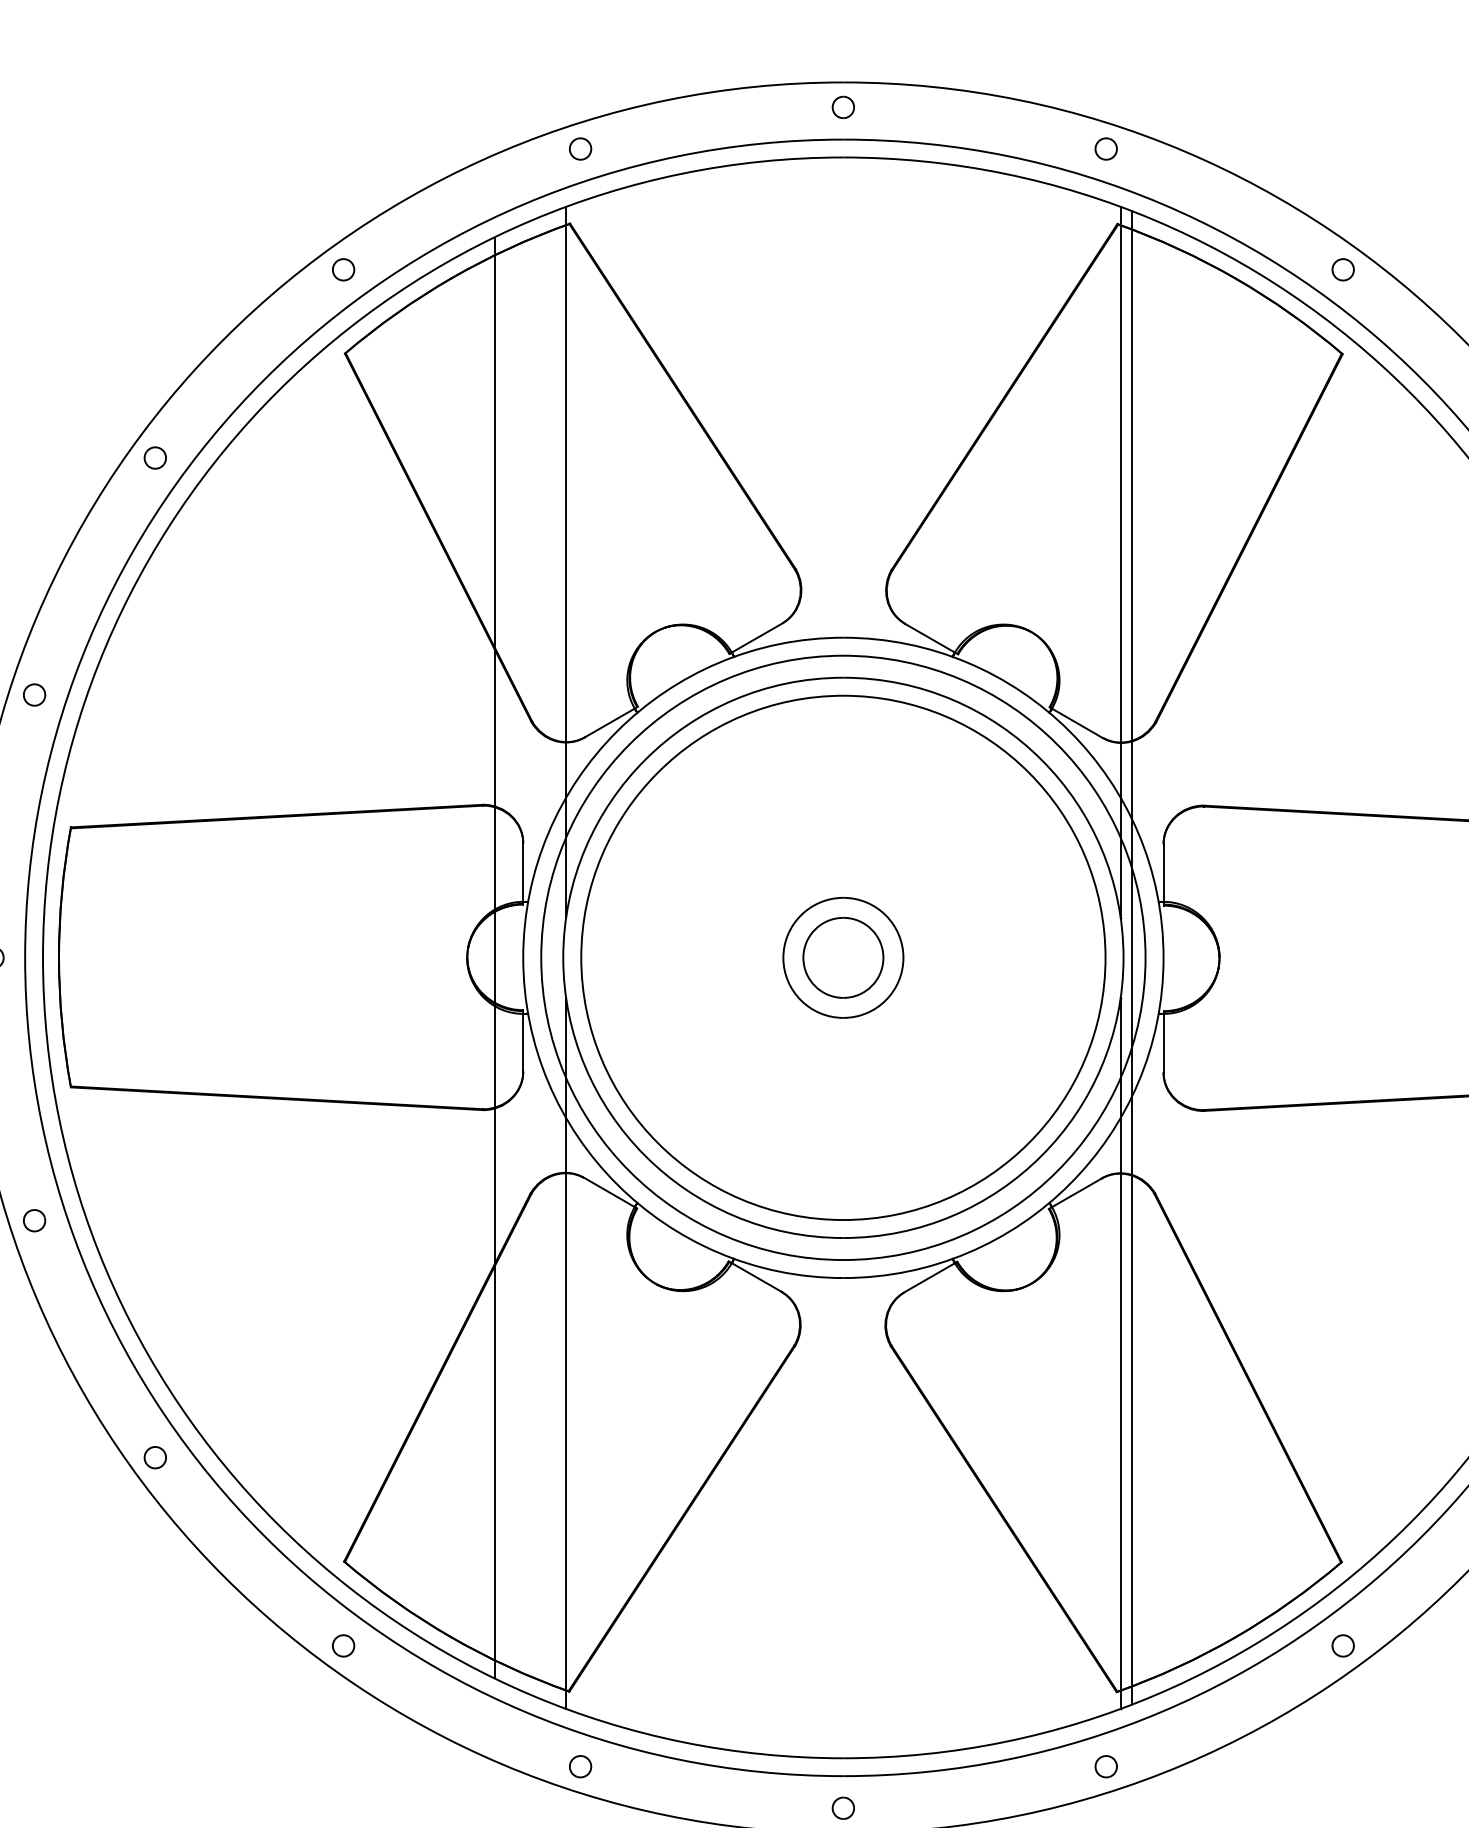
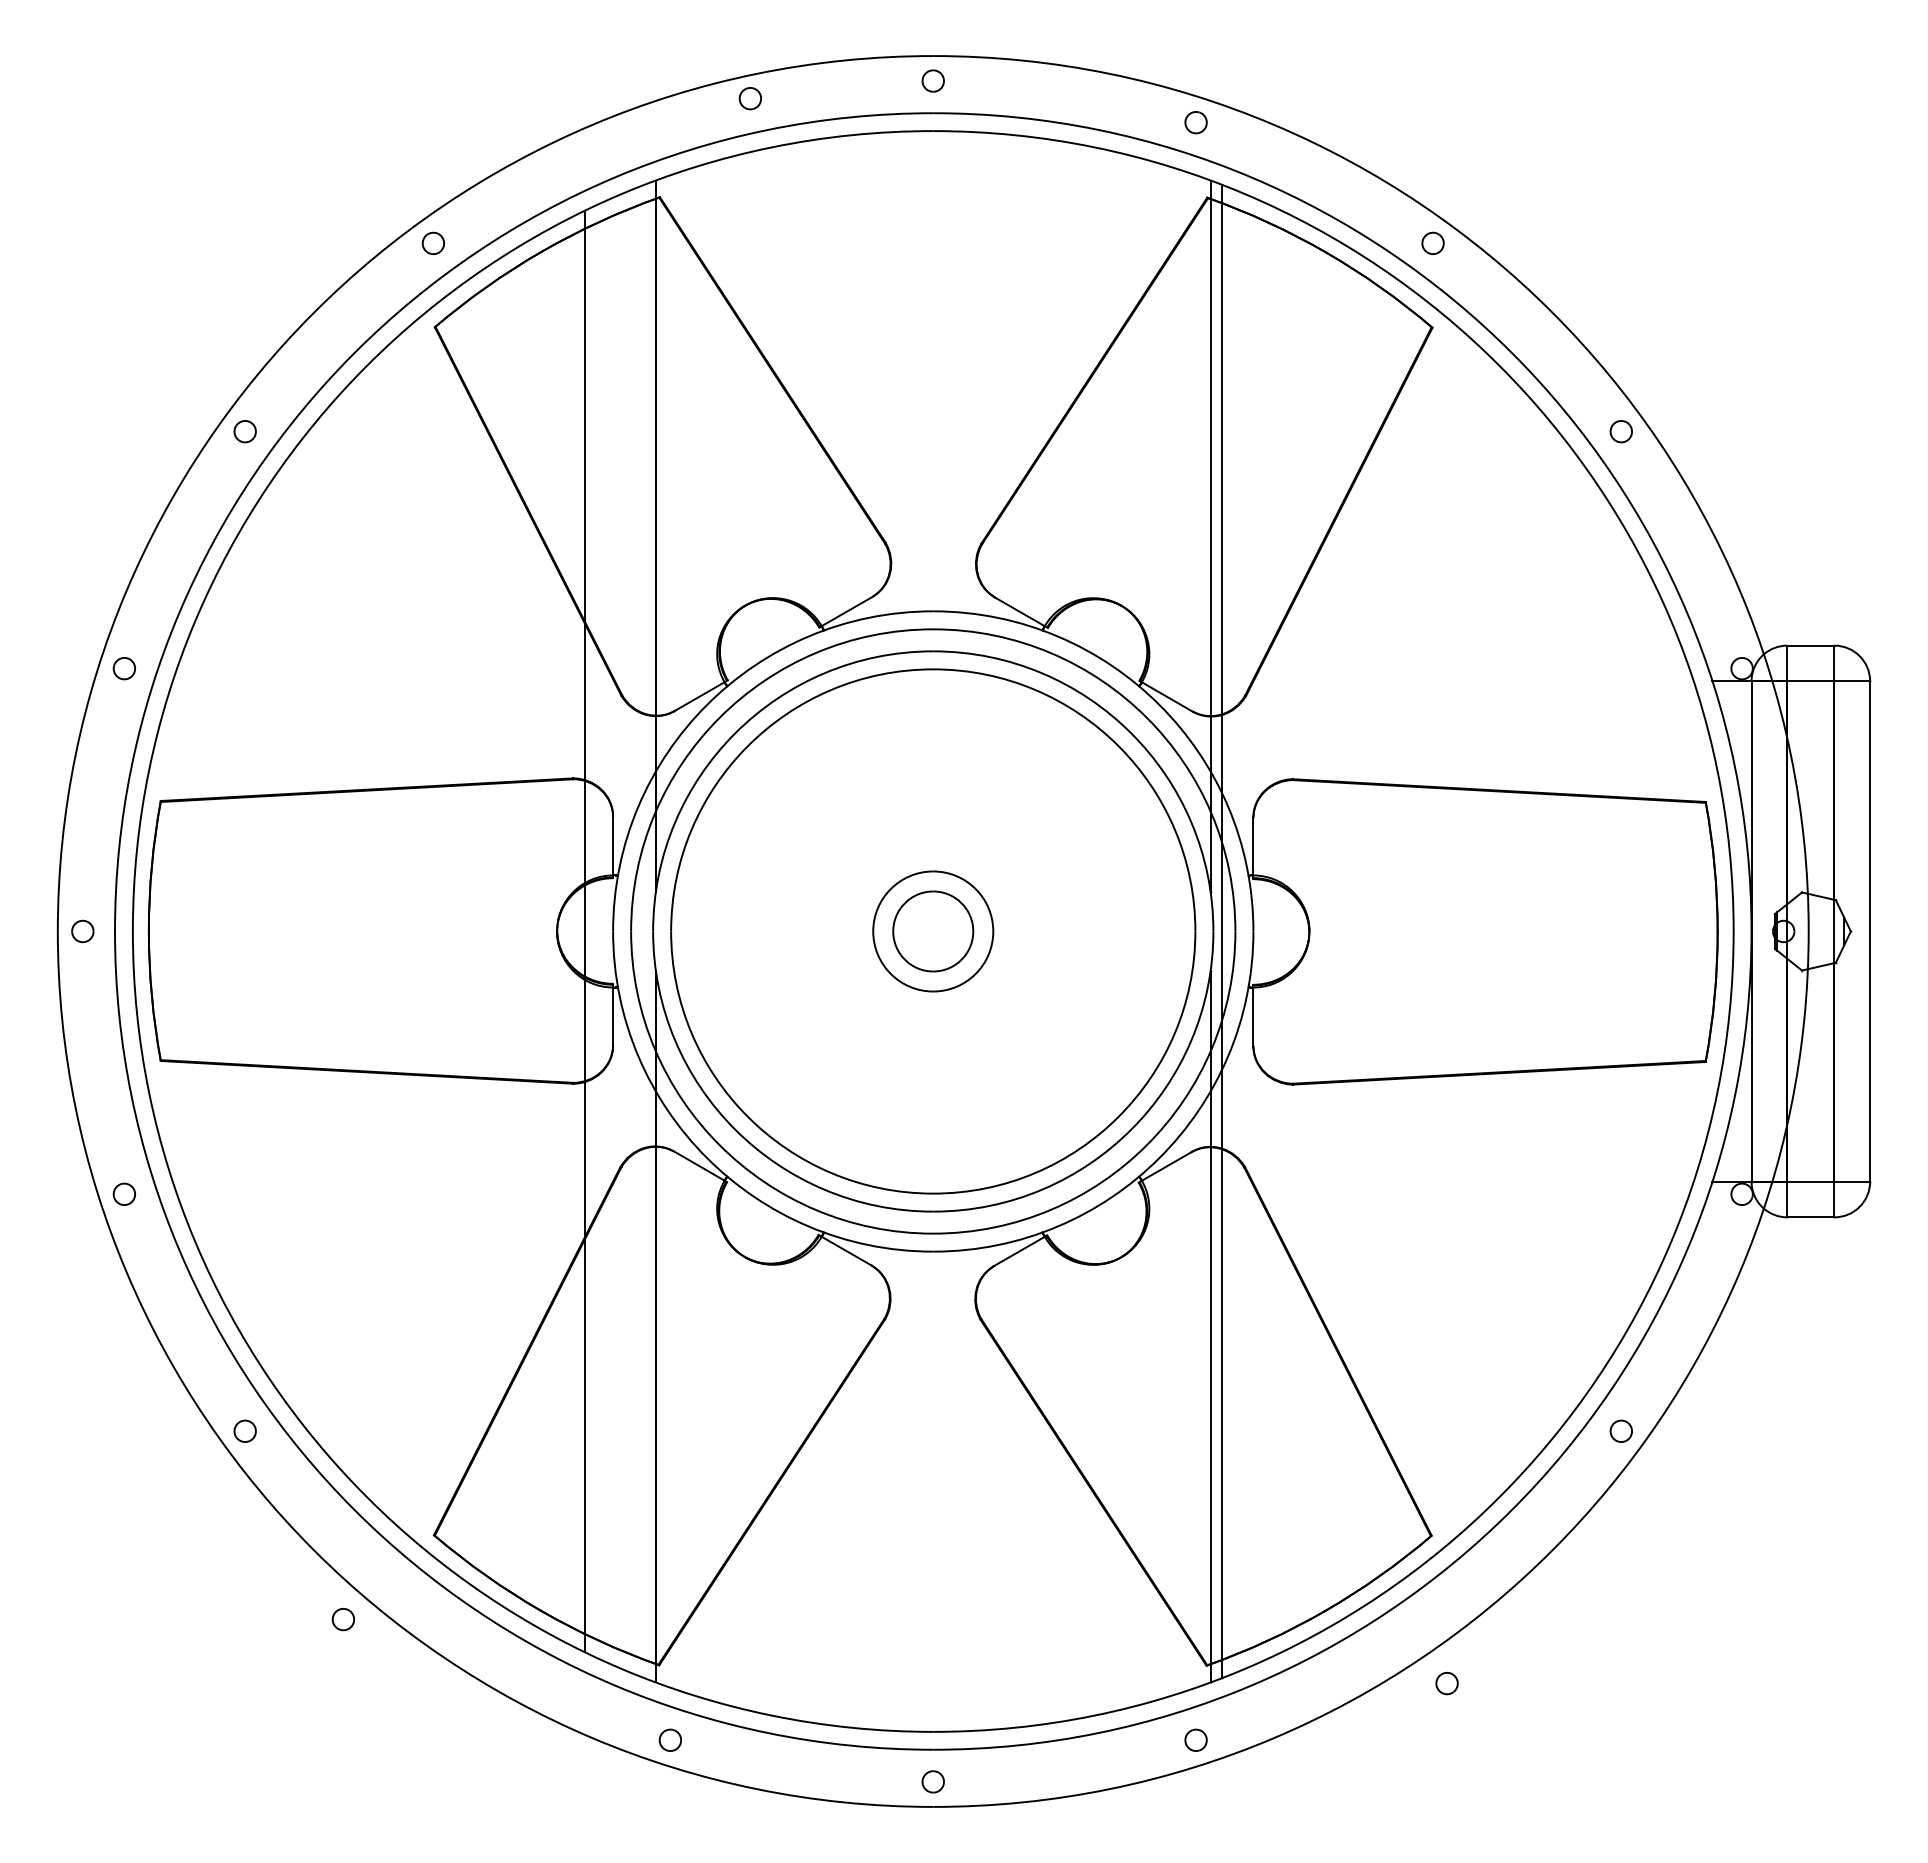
part: (579, 148) -> (749, 98), moved
part: (342, 1645) -> (342, 1619), moved
part: (1342, 1645) -> (1446, 1683), moved

